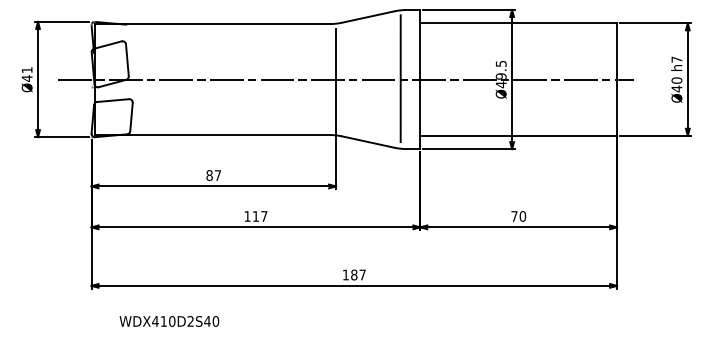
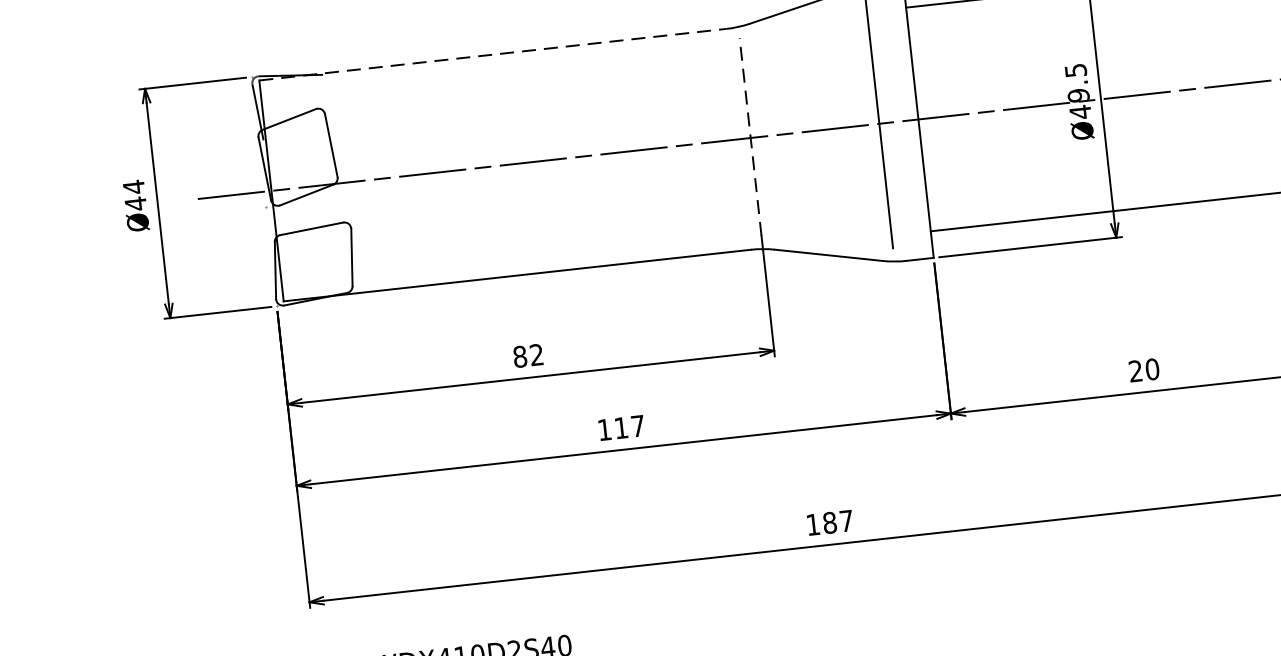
line: (213, 24) -> (494, 55), solid -> dashed
text: (26, 69) -> (132, 186), Ø41 -> Ø44
line: (336, 79) -> (751, 137), solid -> dashed
text: (217, 175) -> (535, 354), 87 -> 82
text: (514, 216) -> (1135, 371), 70 -> 20

